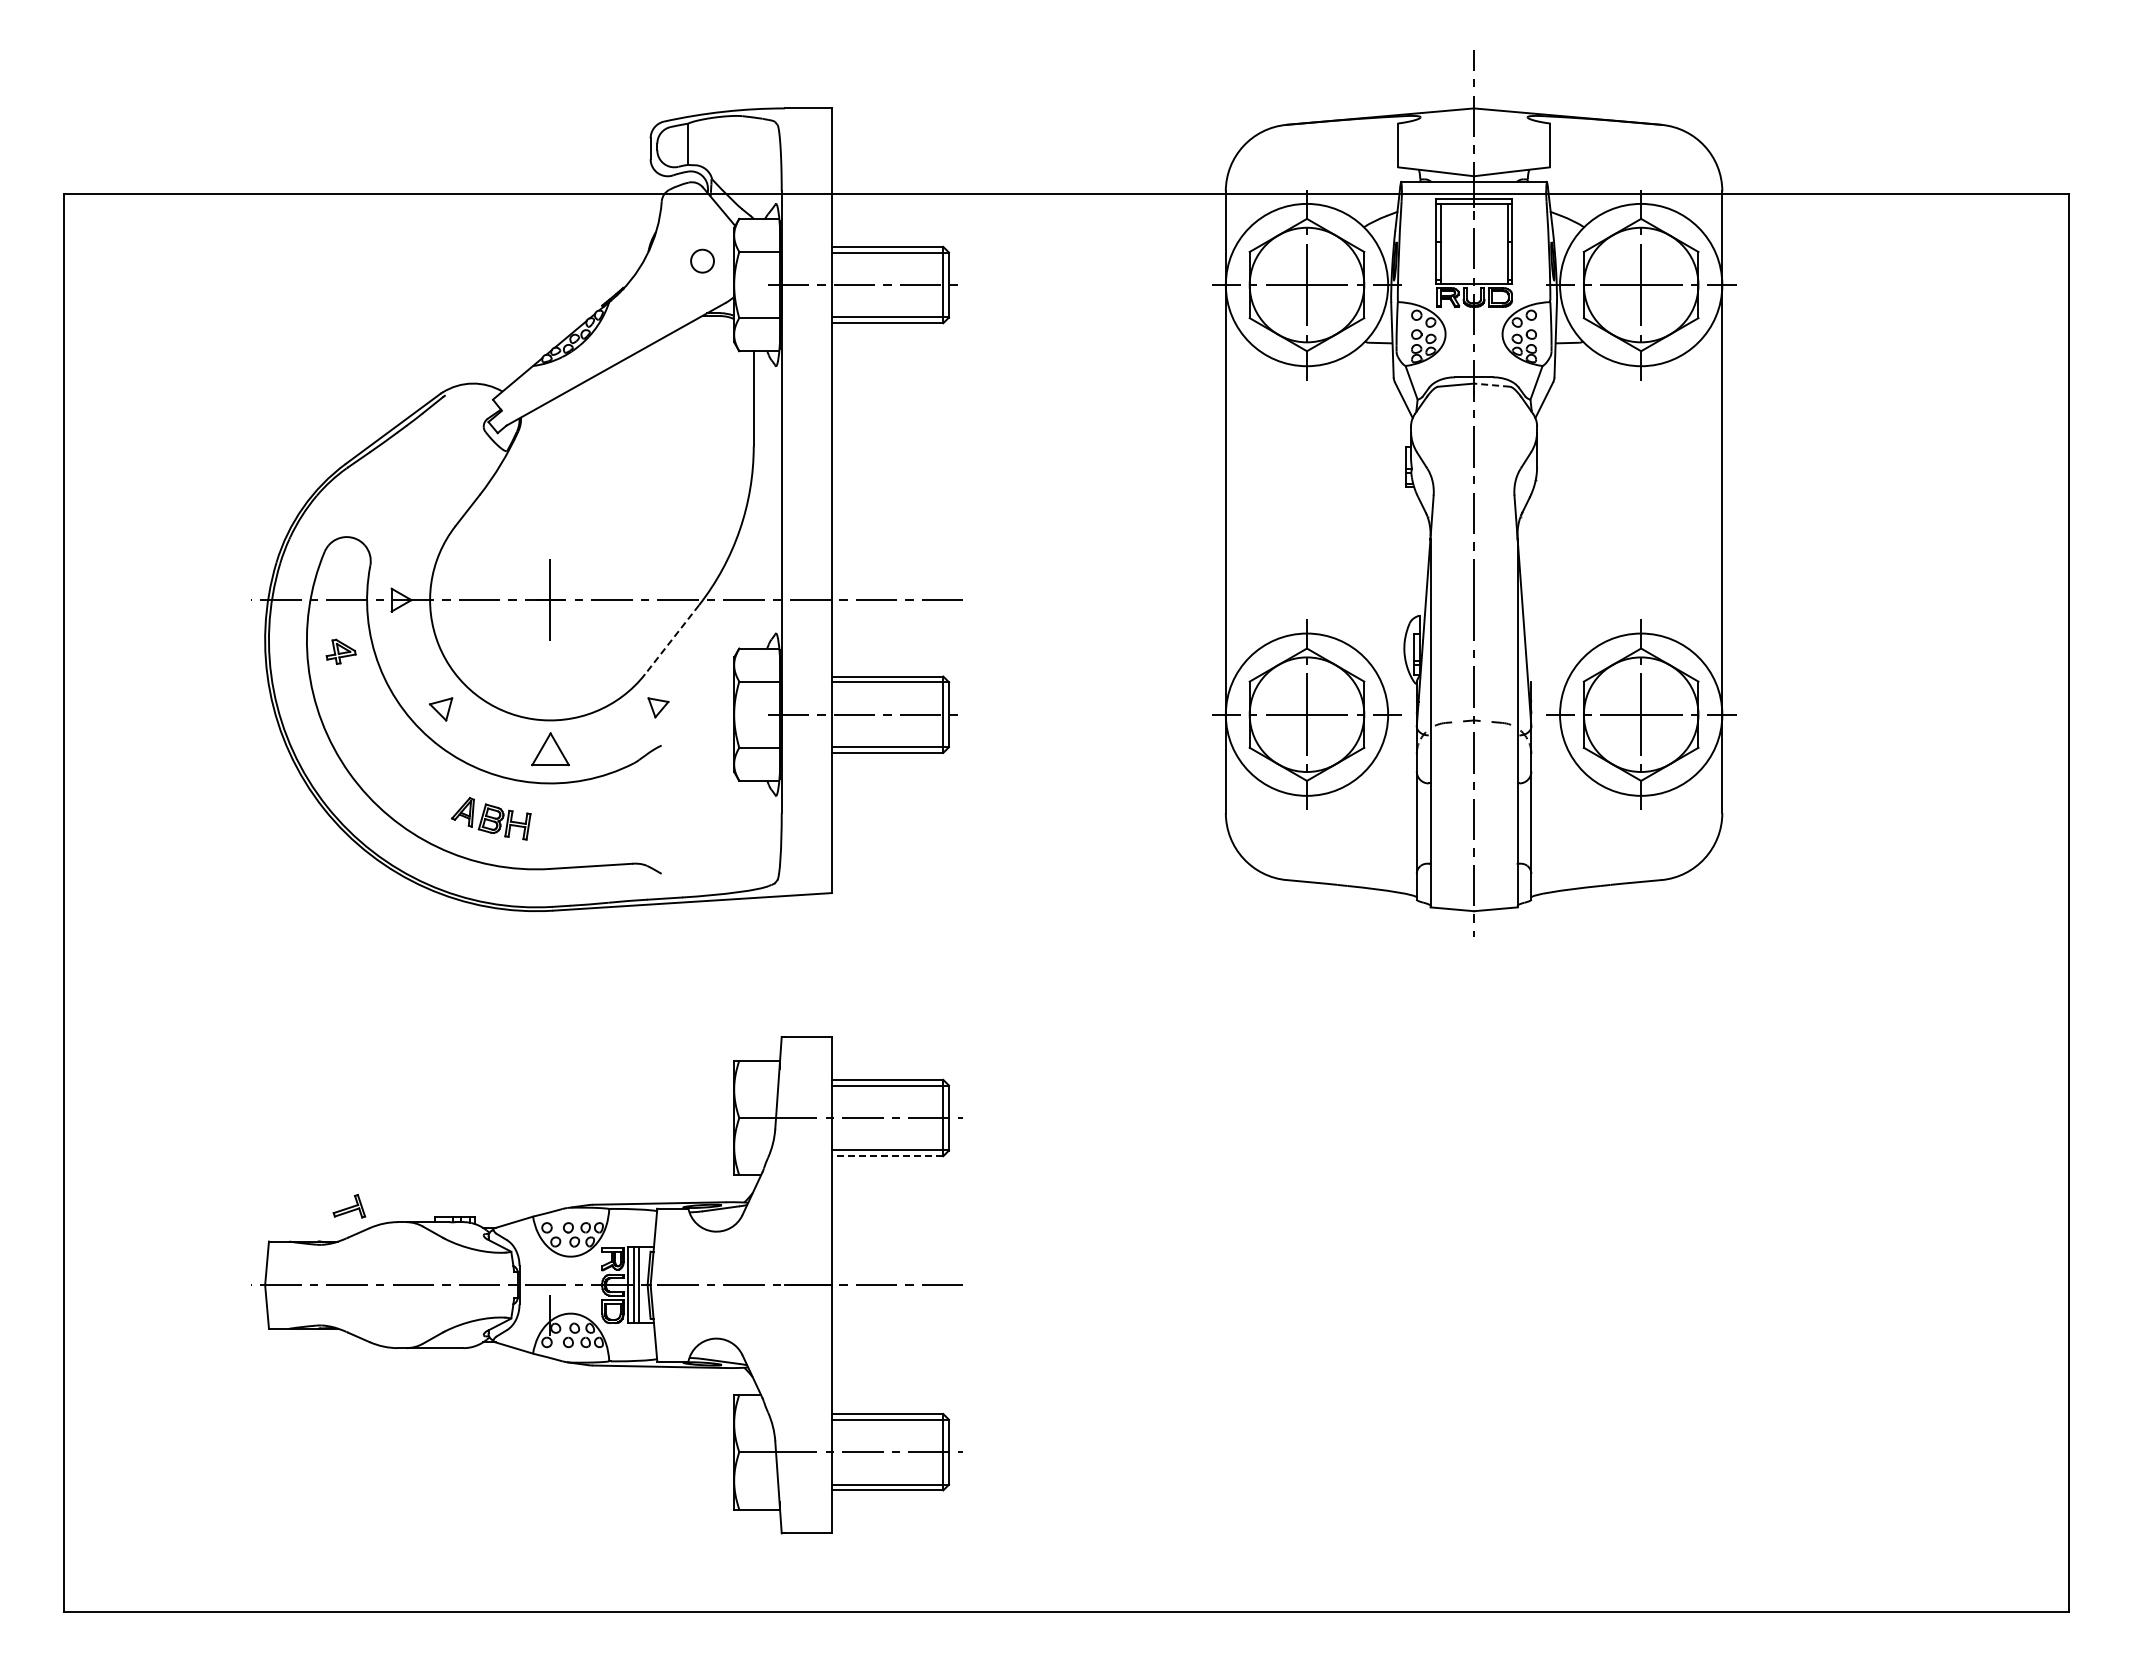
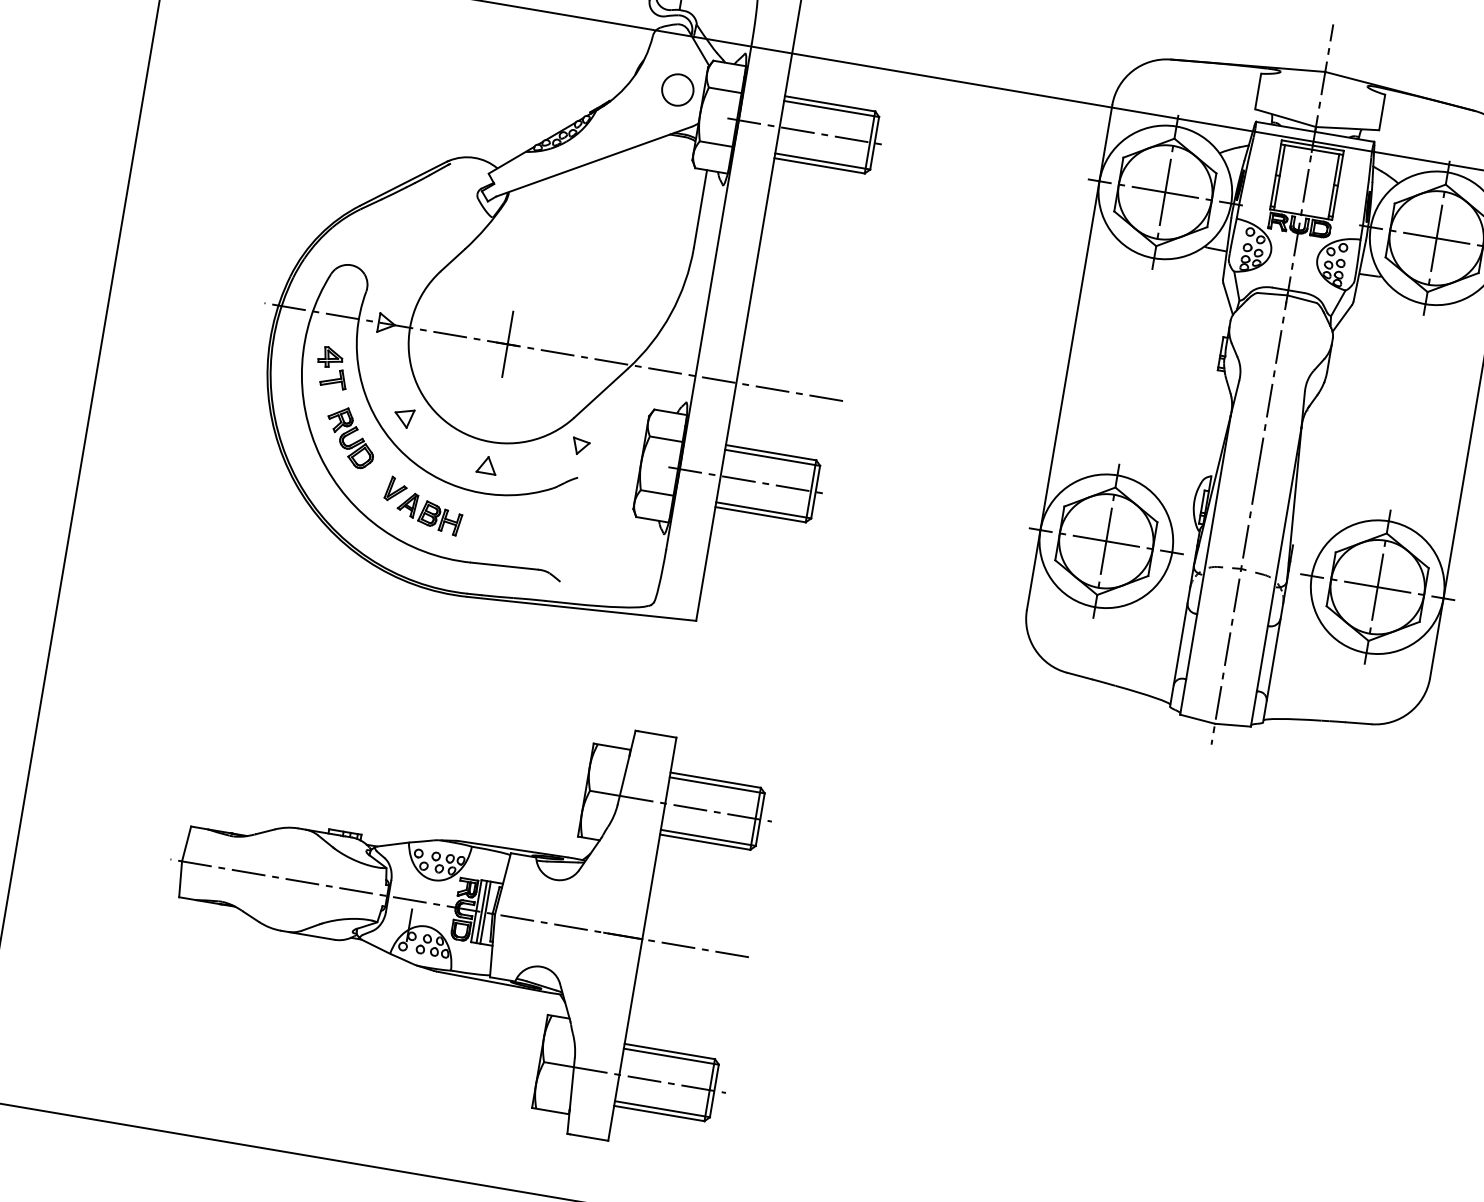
circle: (702, 261) -> (677, 90), size x1.67
line: (1491, 385) -> (1301, 299), dashed -> solid
line: (672, 639) -> (601, 393), dashed -> solid
part: (380, 743) -> (350, 437), added
part: (549, 748) -> (486, 464), size x0.62
part: (446, 796) -> (396, 489), added
line: (887, 1156) -> (705, 842), dashed -> solid
part: (349, 1205) -> (334, 377), moved

